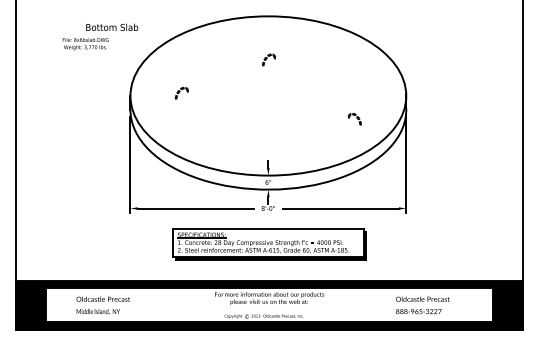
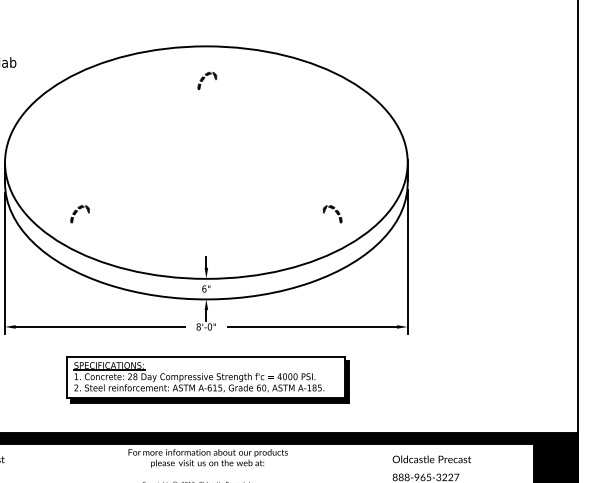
part: (268, 59) -> (206, 80), moved
part: (181, 92) -> (79, 213), moved
part: (354, 118) -> (332, 213), moved

